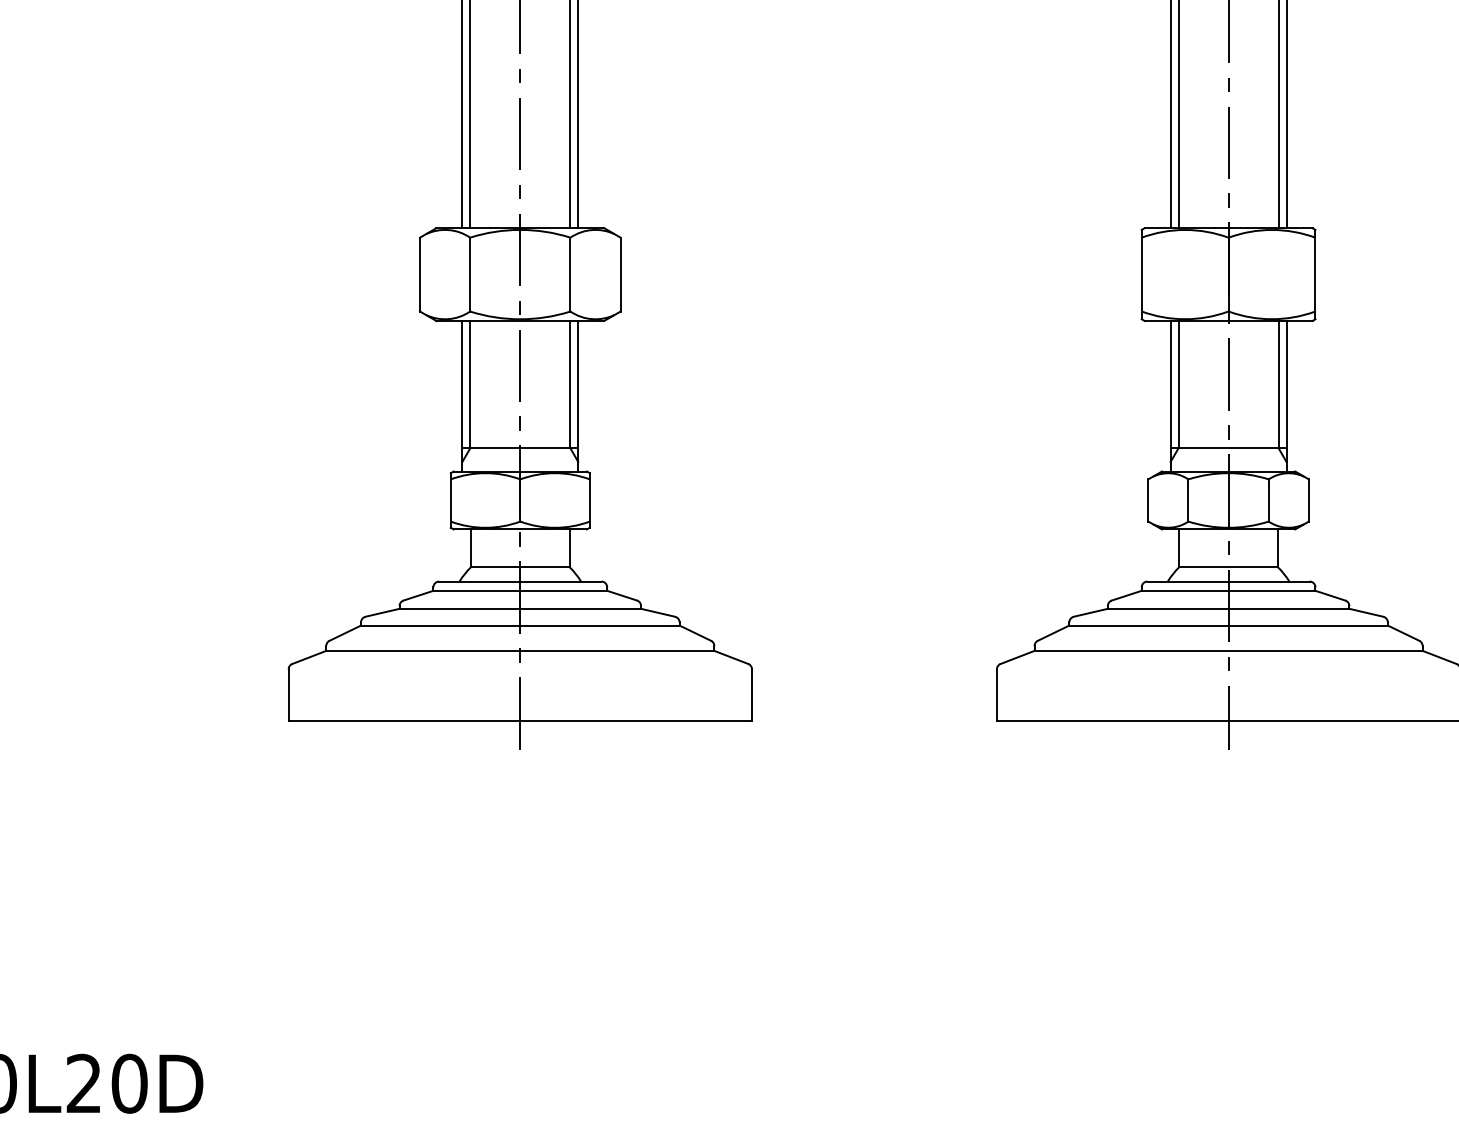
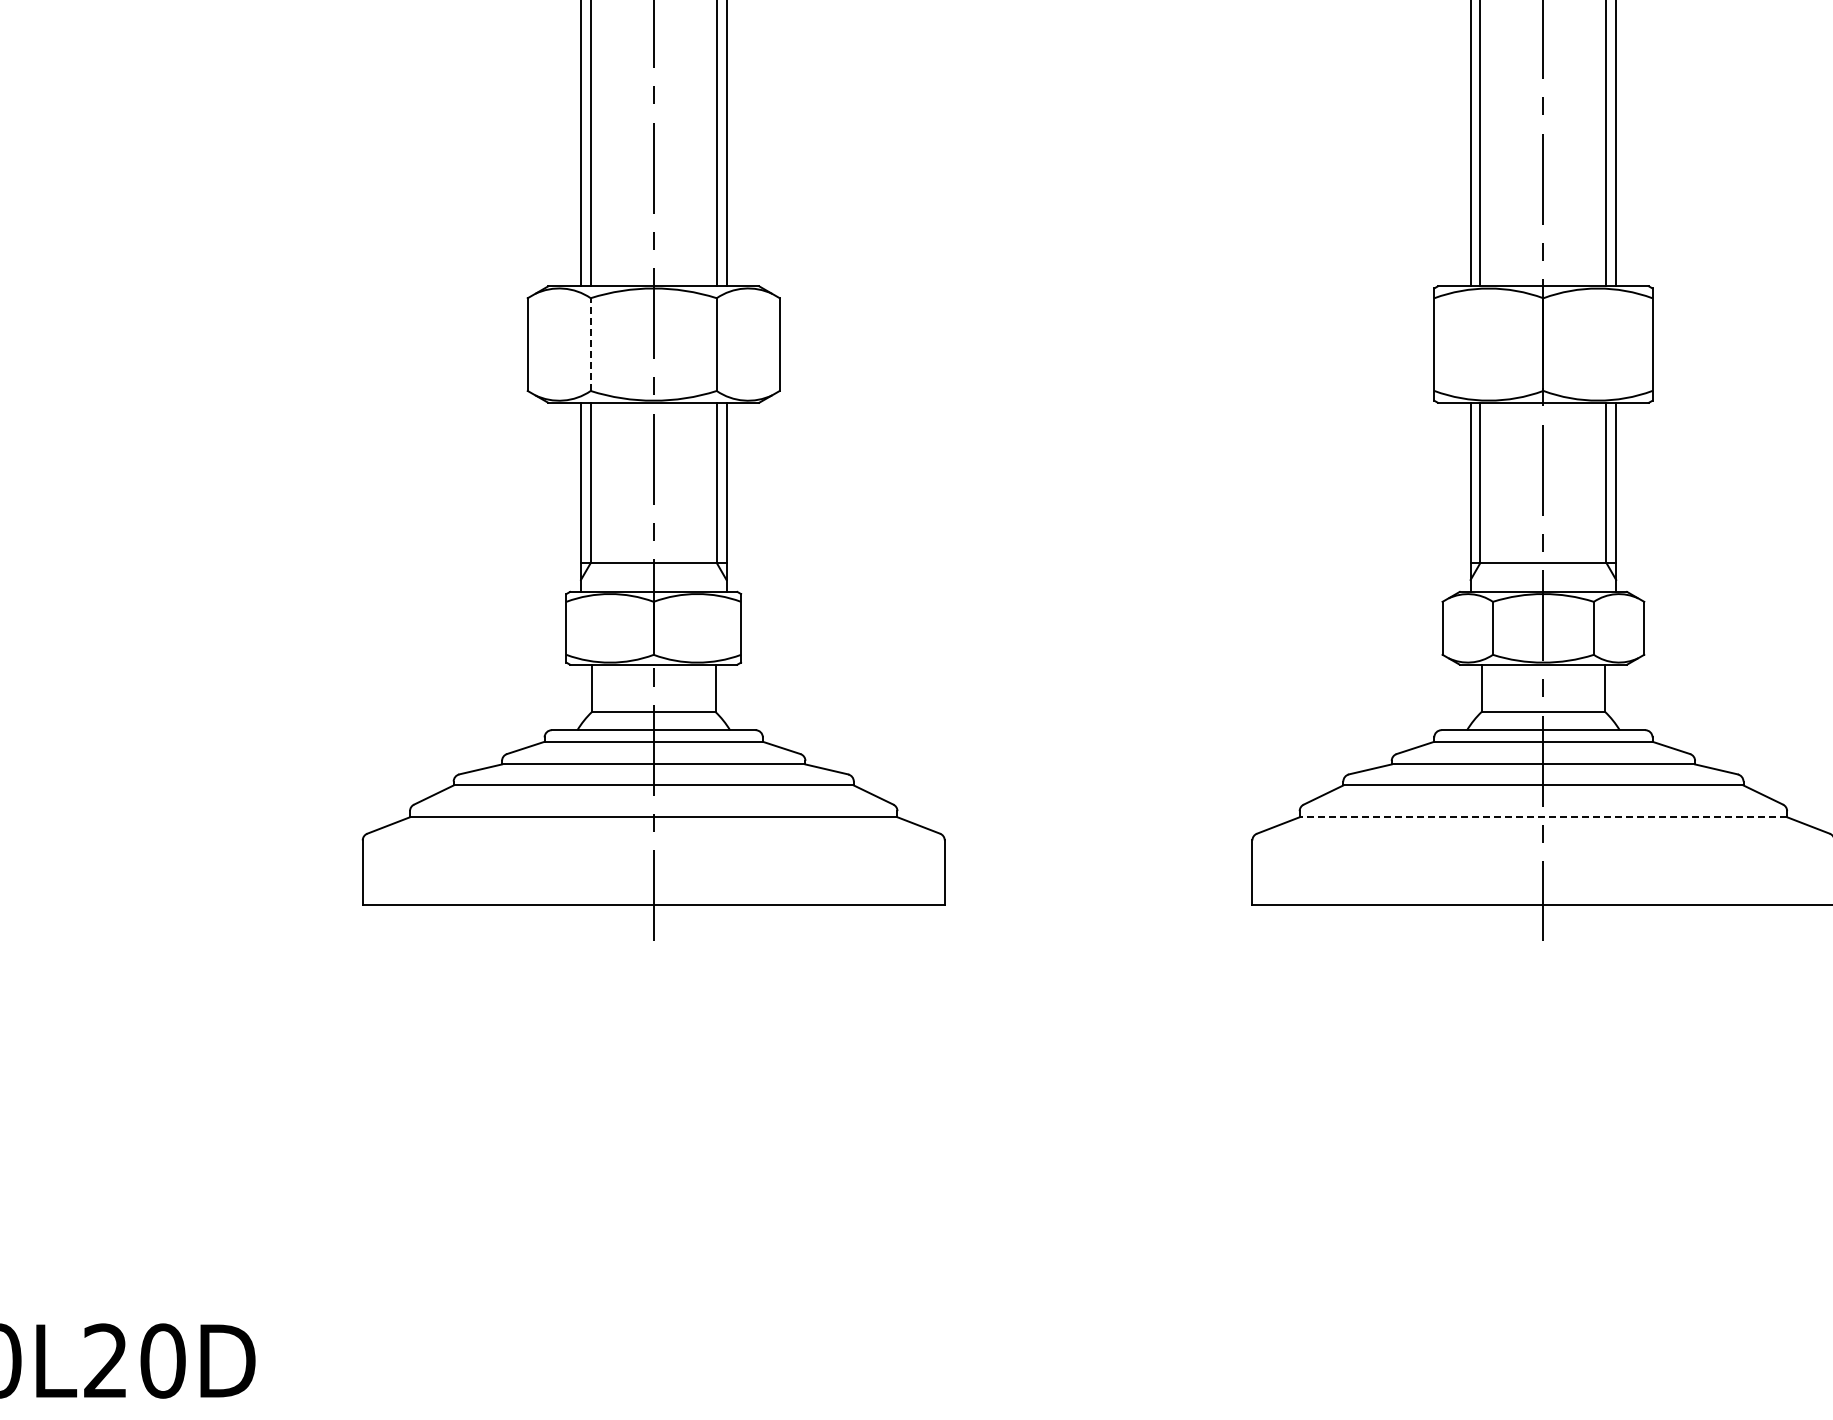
line: (469, 274) -> (590, 344), solid -> dashed
line: (1228, 651) -> (1543, 817), solid -> dashed

